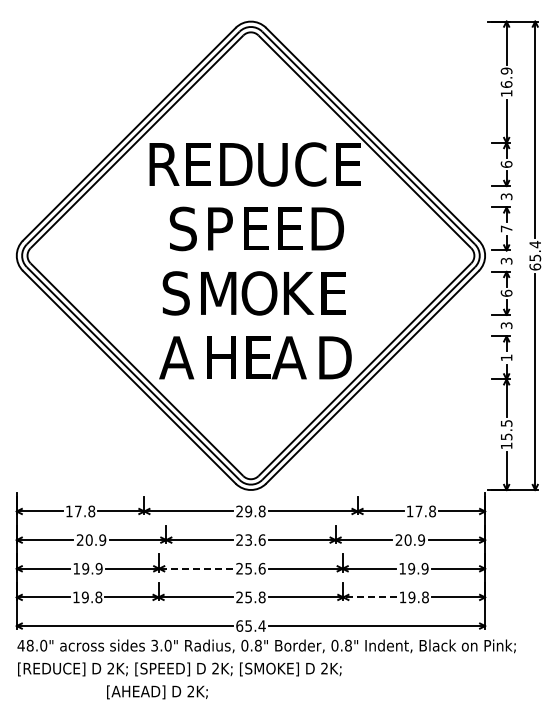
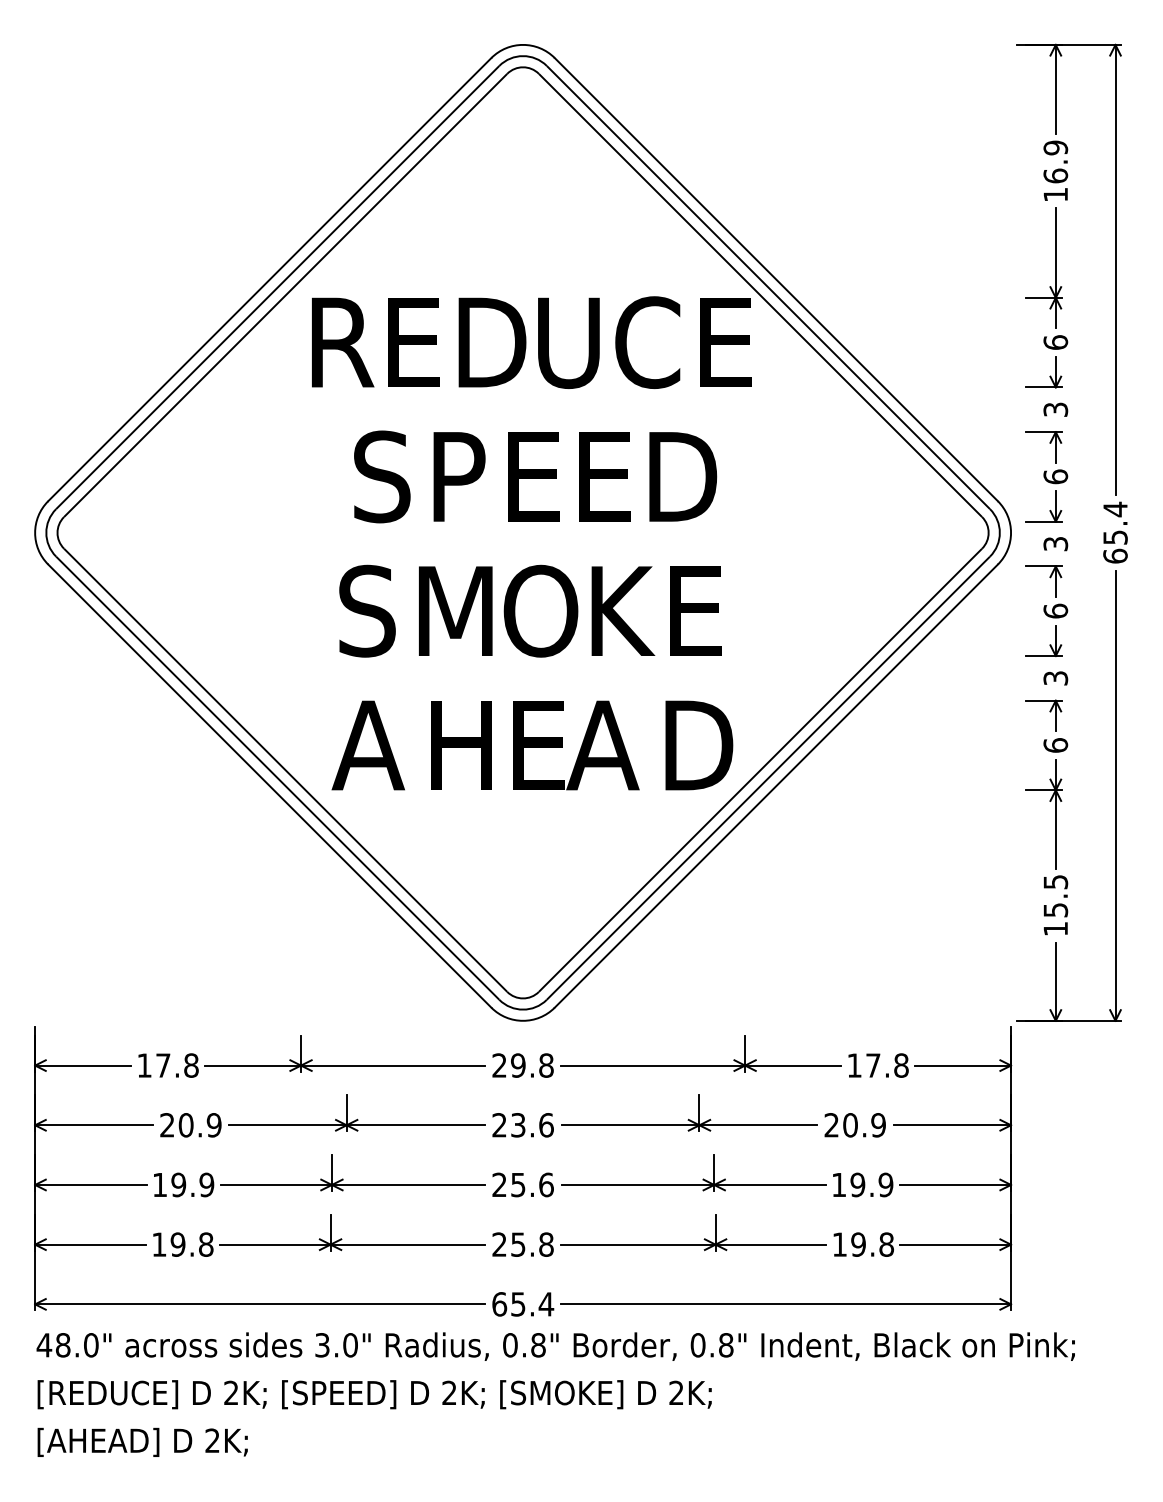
text: (506, 228) -> (1055, 475), 7 -> 6
text: (506, 357) -> (1055, 744), 1 -> 6
line: (195, 568) -> (407, 1184), dashed -> solid
line: (369, 597) -> (770, 1244), dashed -> solid
text: (157, 692) -> (142, 1442), moved

